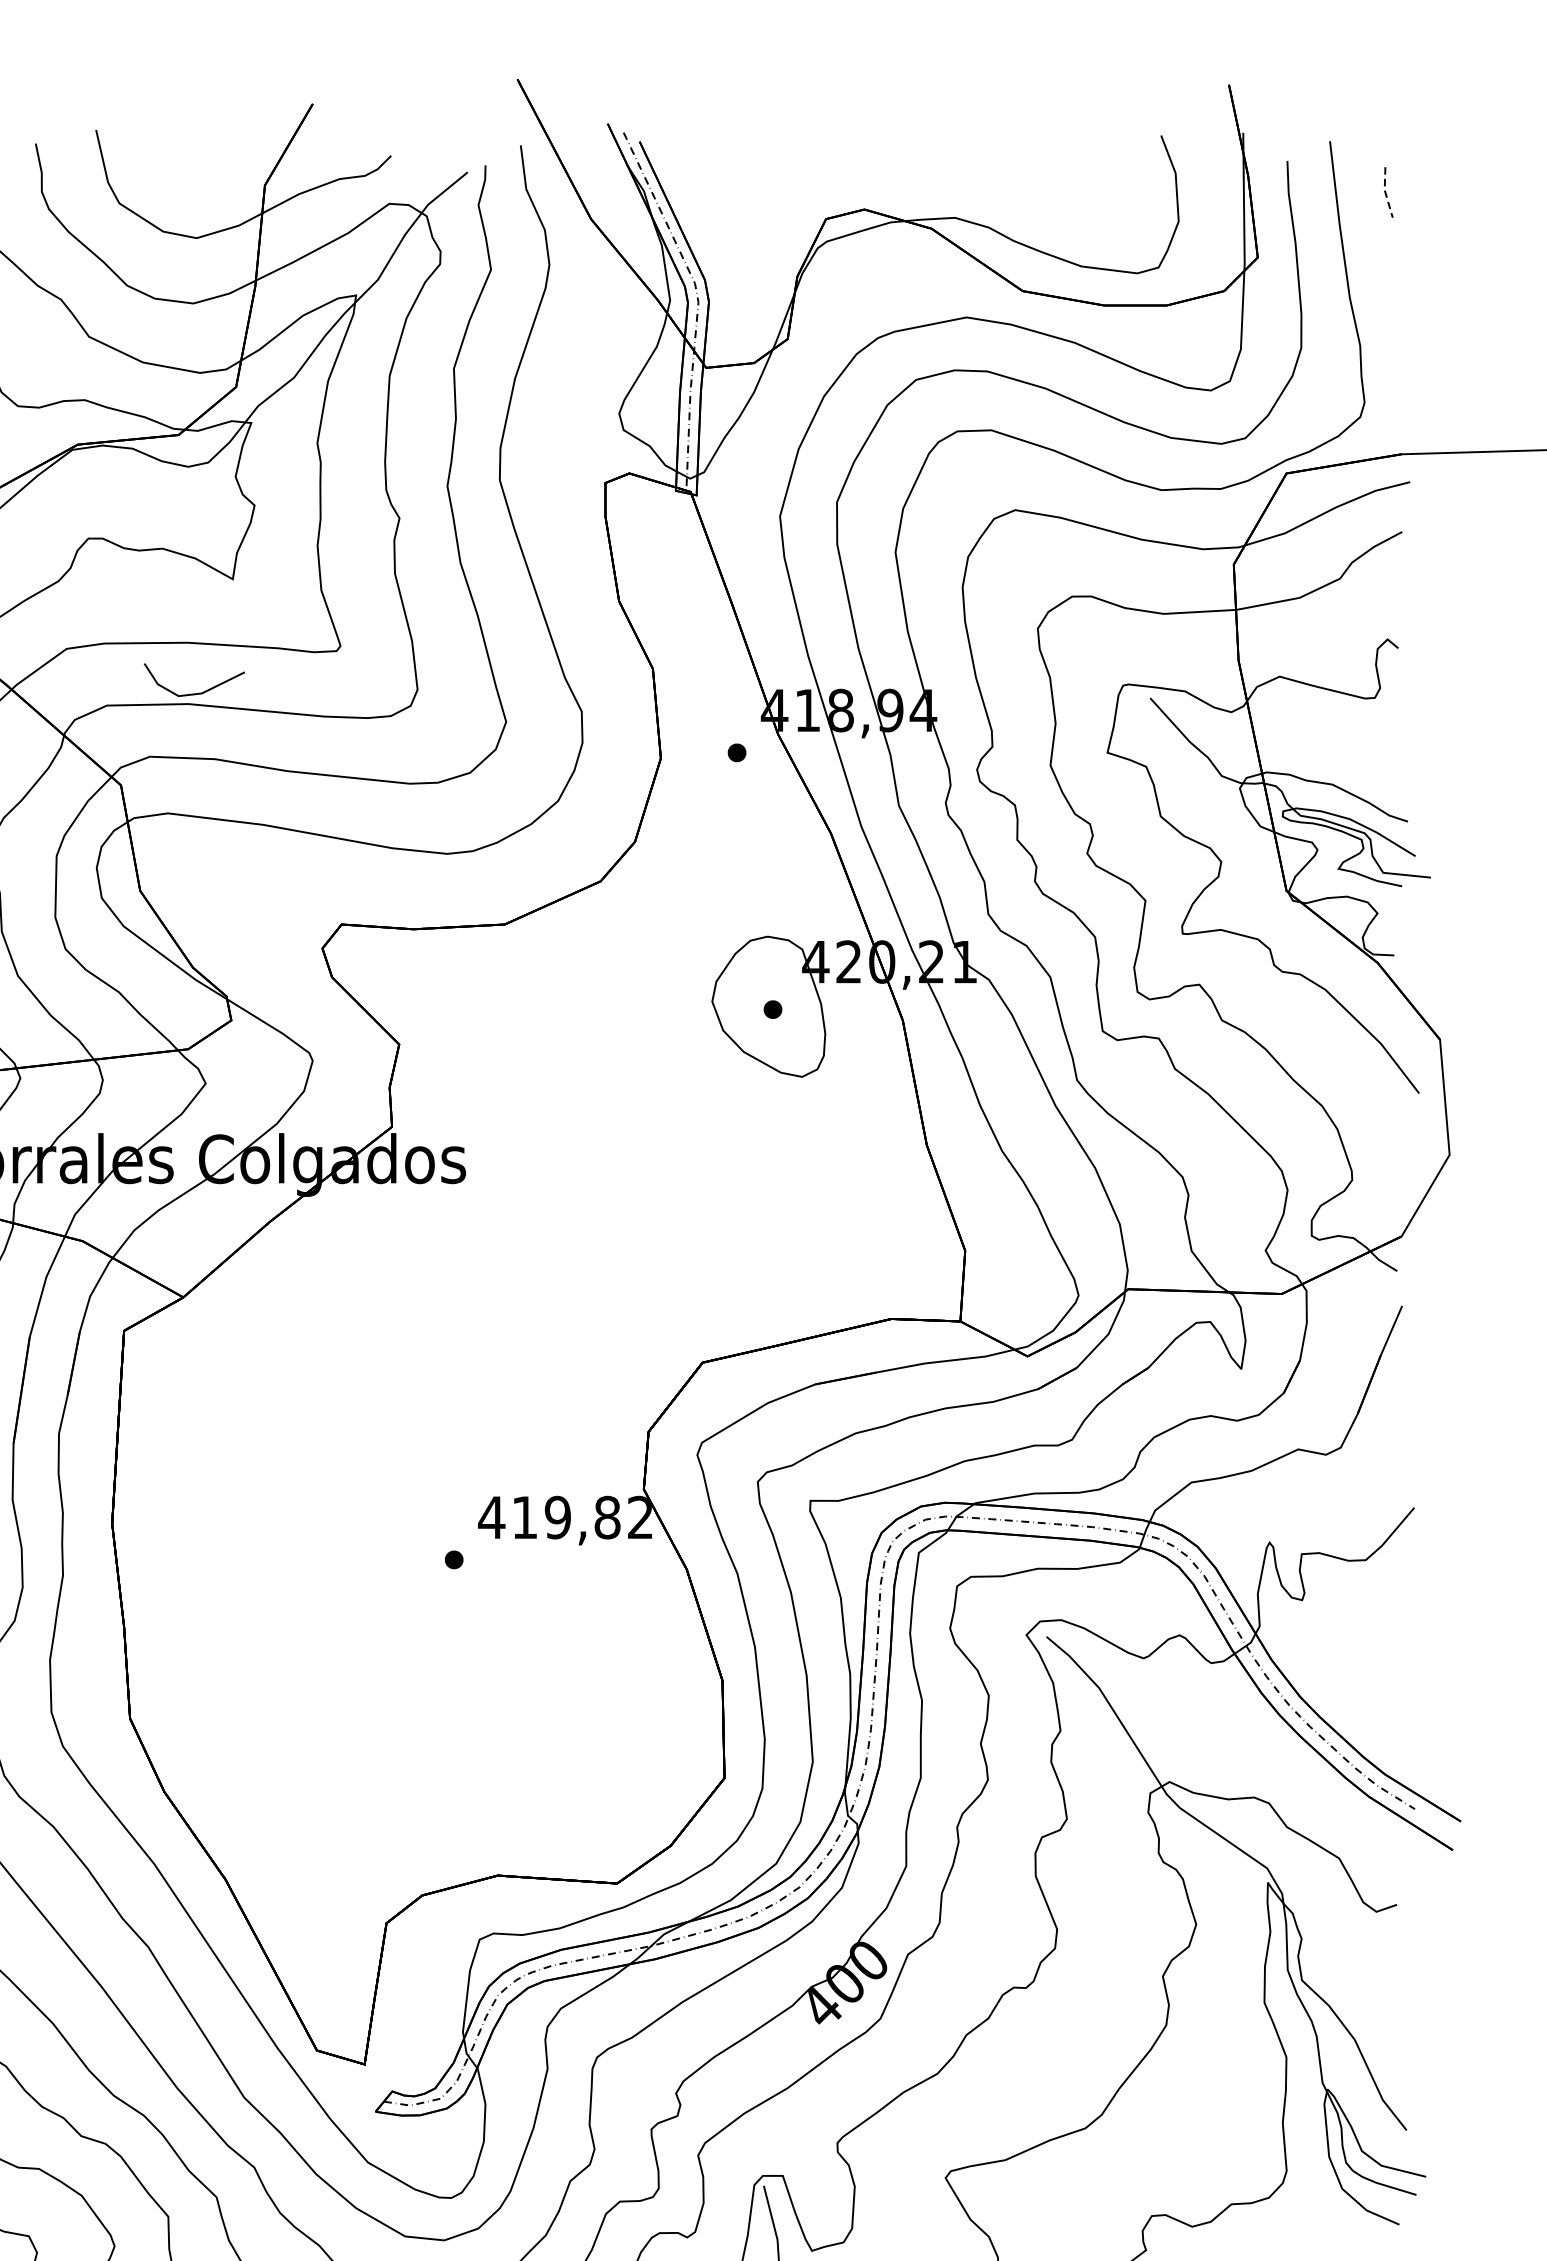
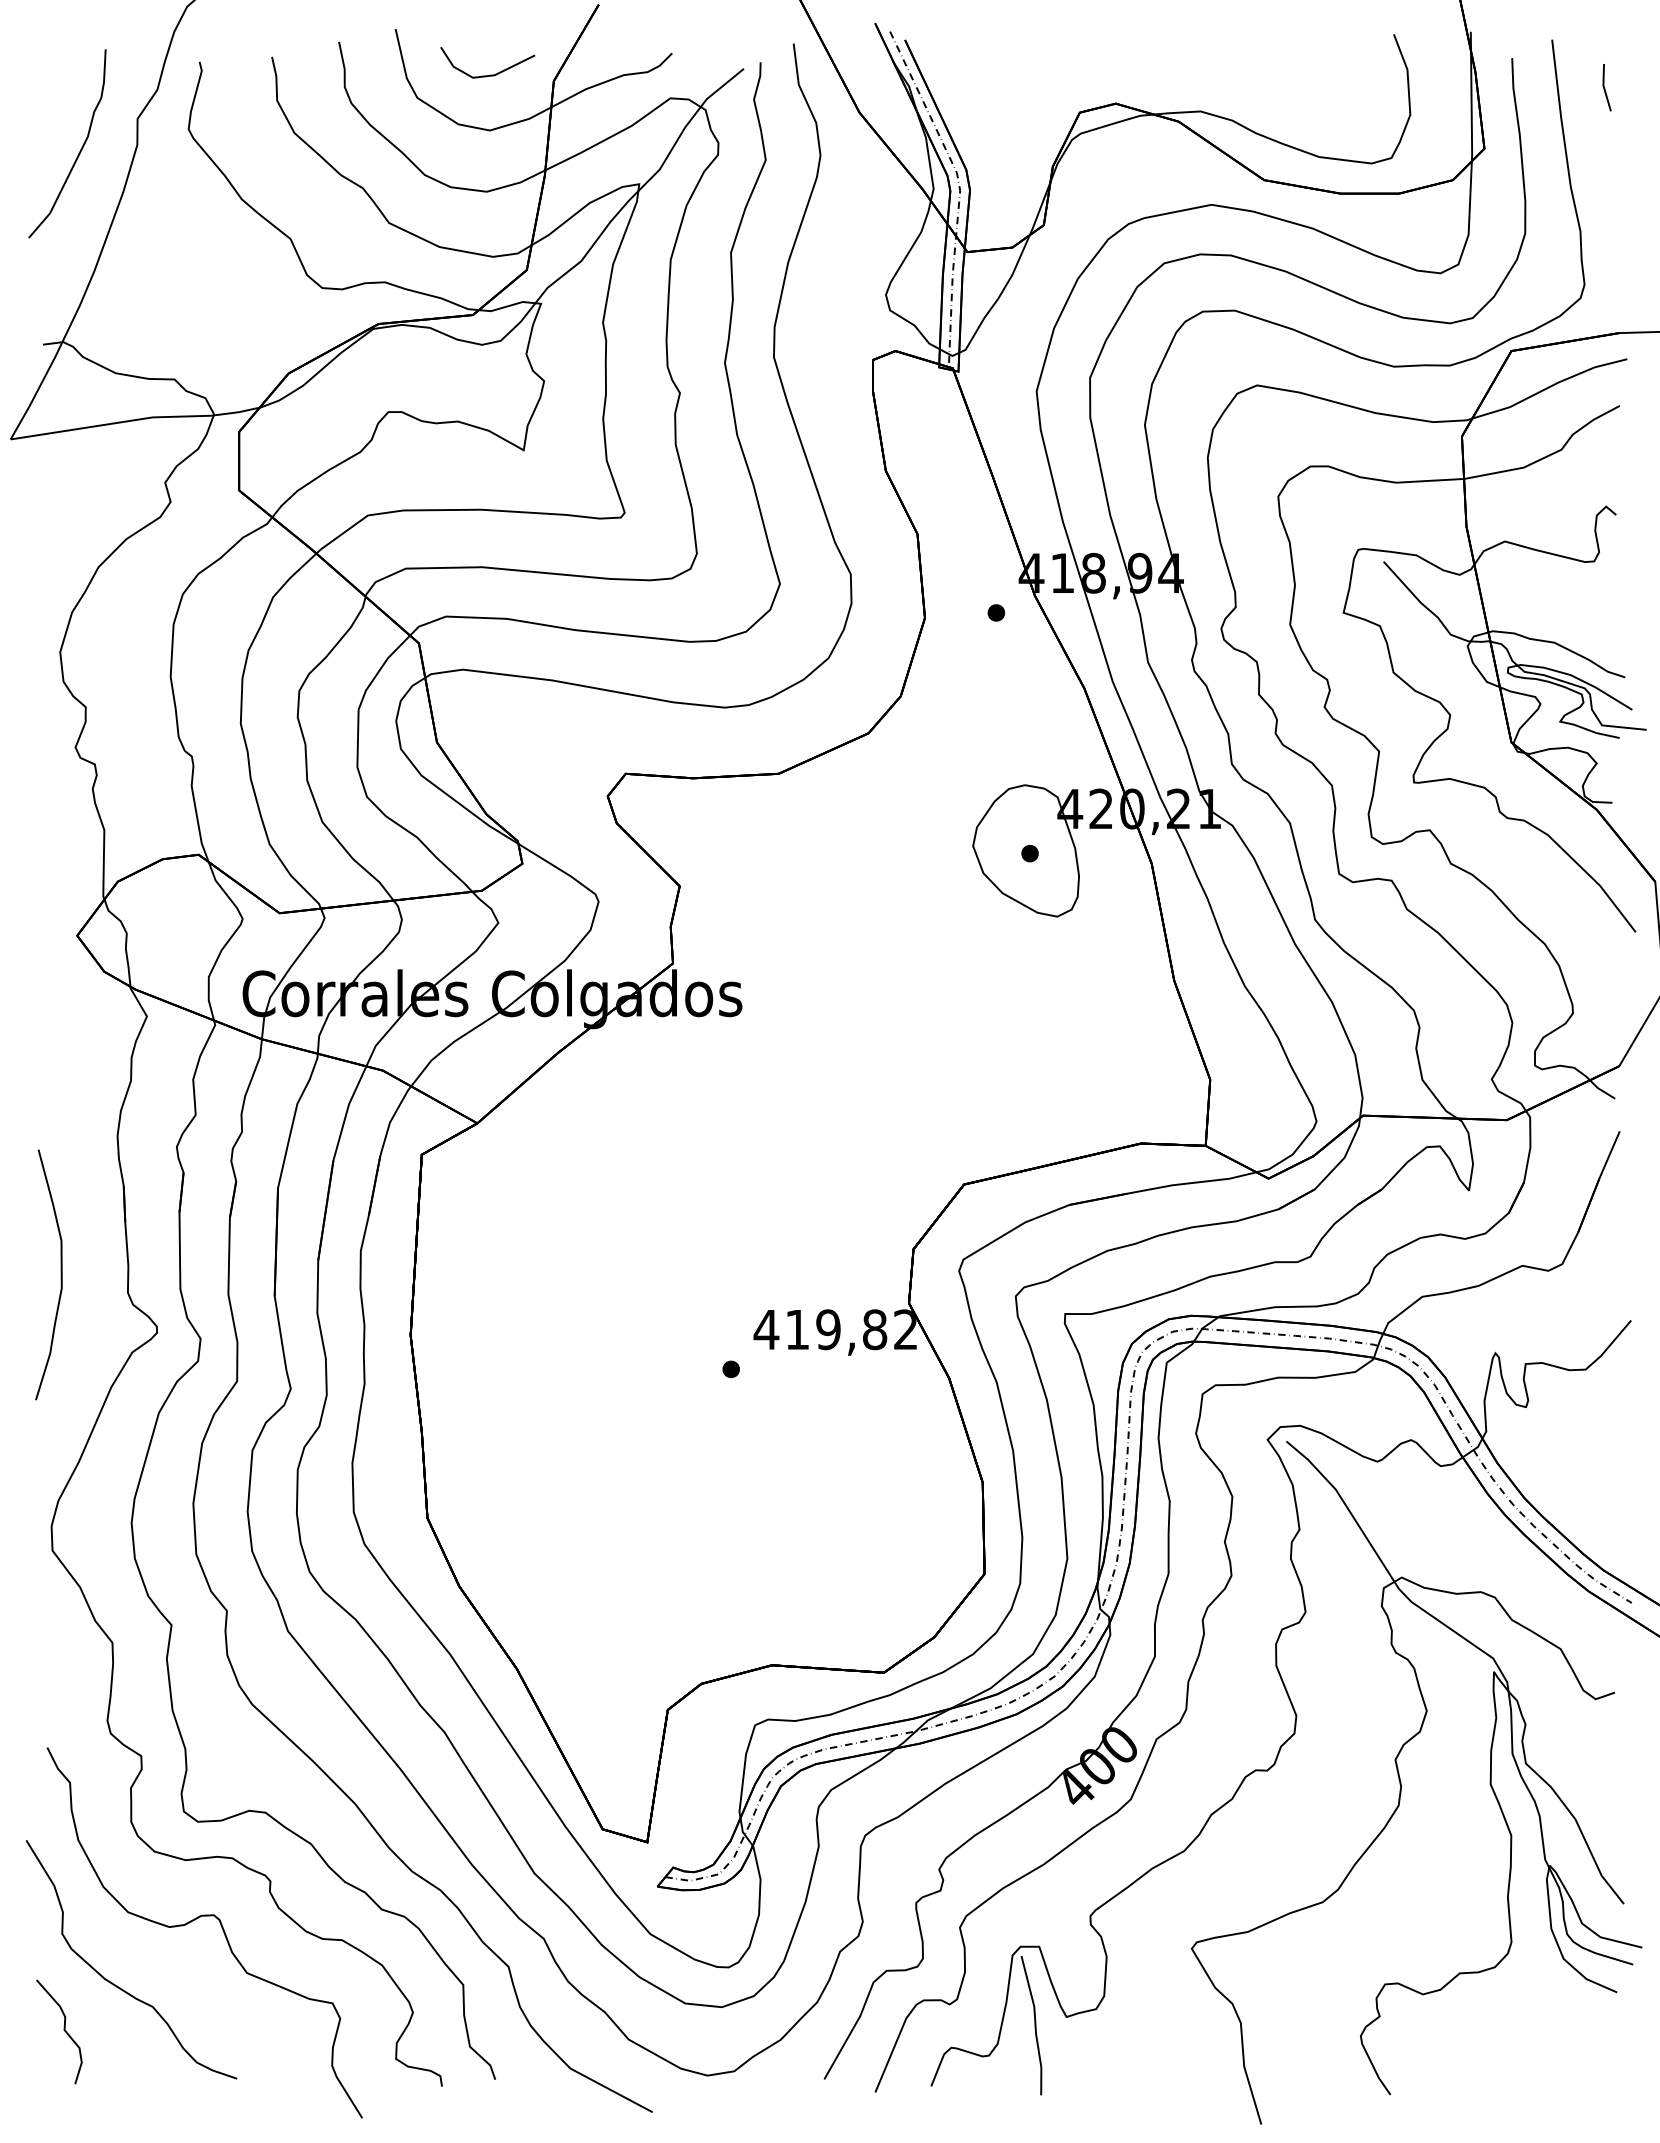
line: (1384, 192) -> (1603, 87), dashed -> solid
line: (197, 692) -> (490, 74), moved

